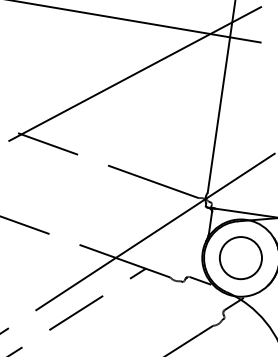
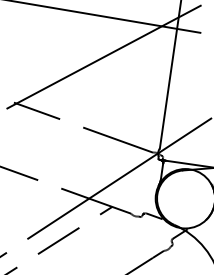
circle: (241, 257) -> (185, 198), removed

